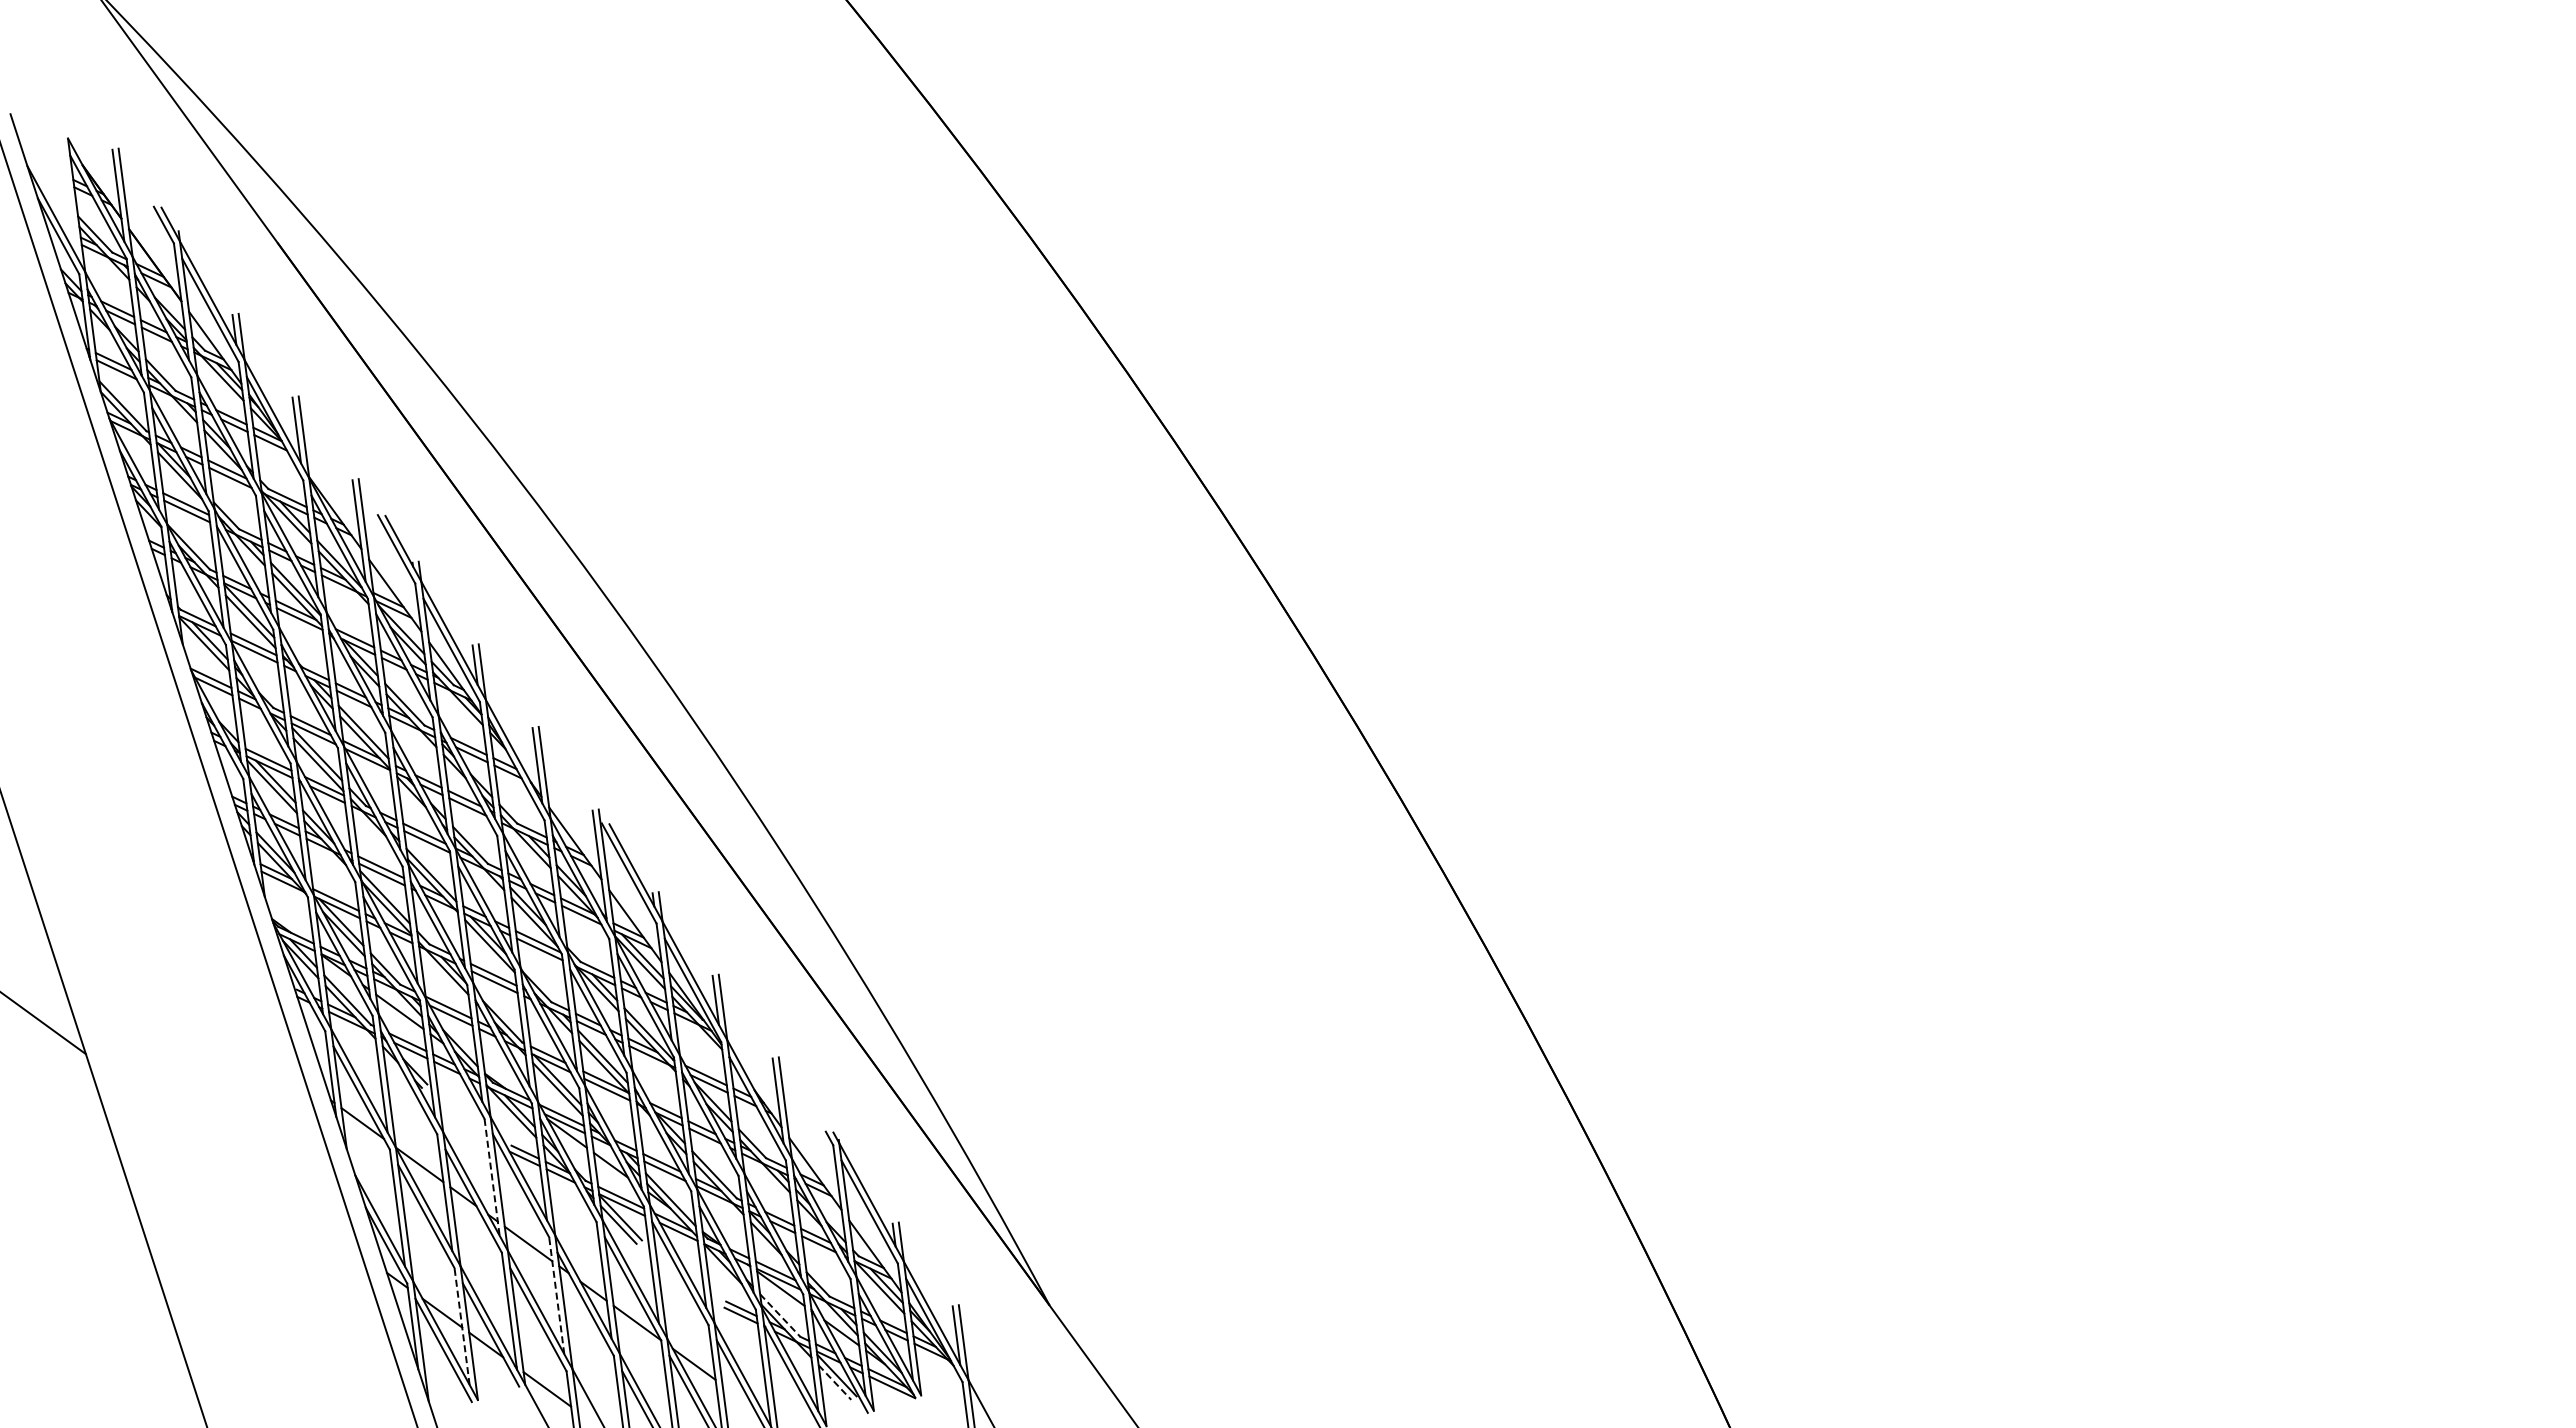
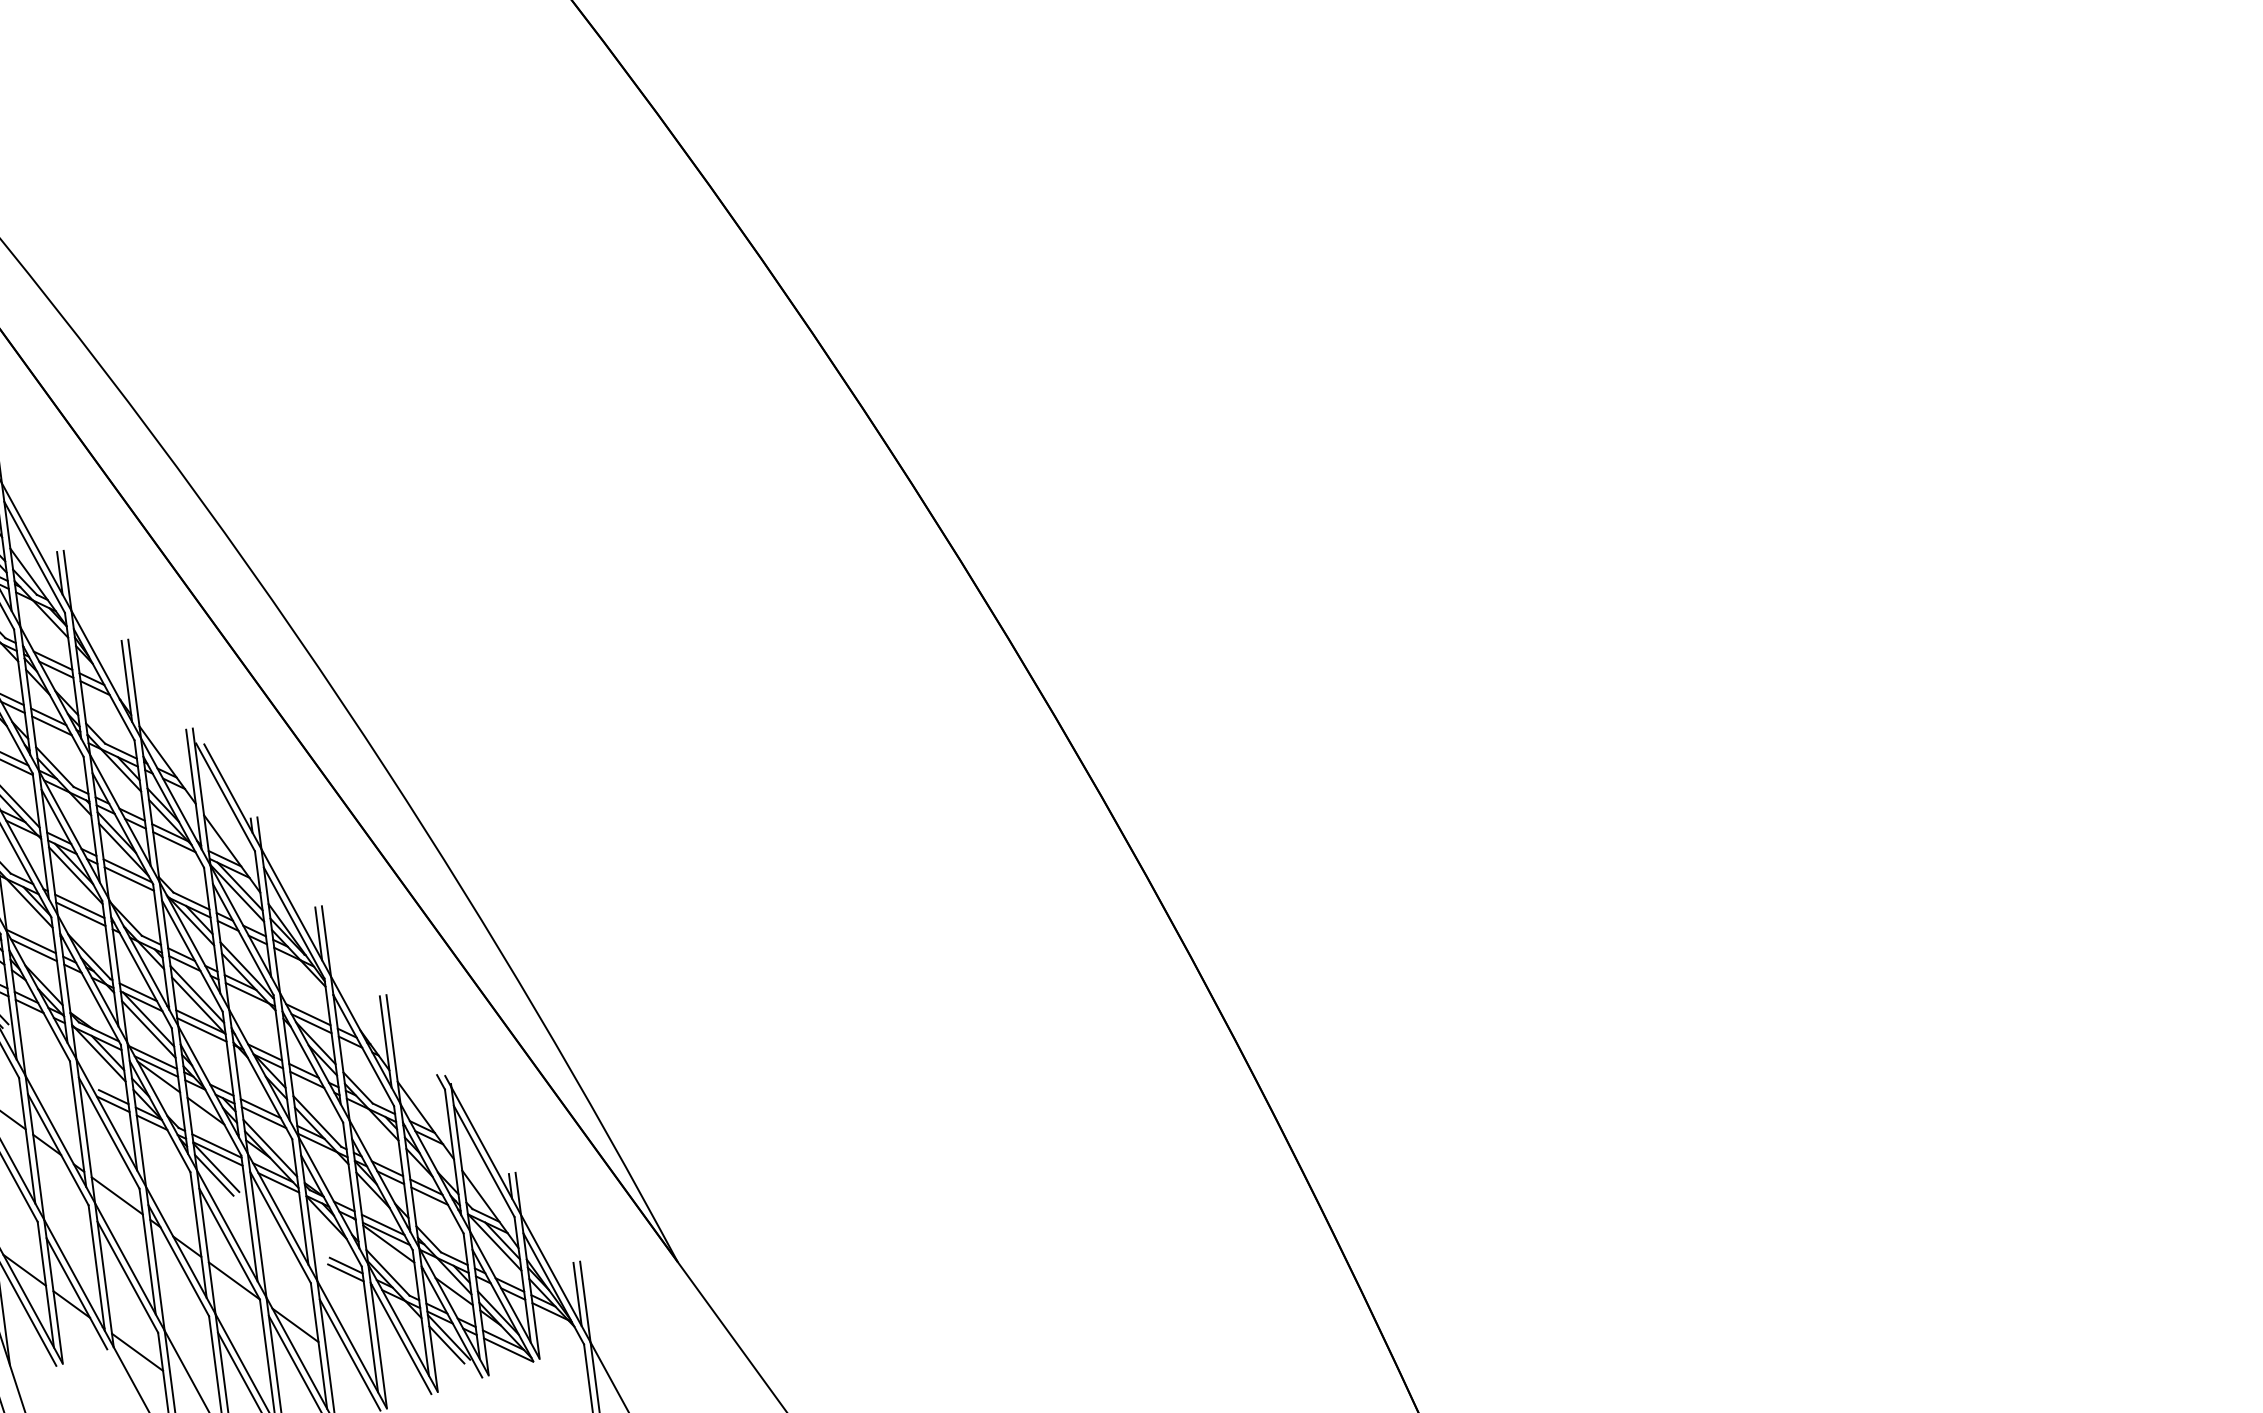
line: (492, 1177) -> (78, 1124), dashed -> solid
line: (556, 1295) -> (147, 1251), dashed -> solid
line: (780, 1315) -> (388, 1272), dashed -> solid
line: (462, 1326) -> (46, 1284), dashed -> solid
line: (834, 1382) -> (446, 1344), dashed -> solid

